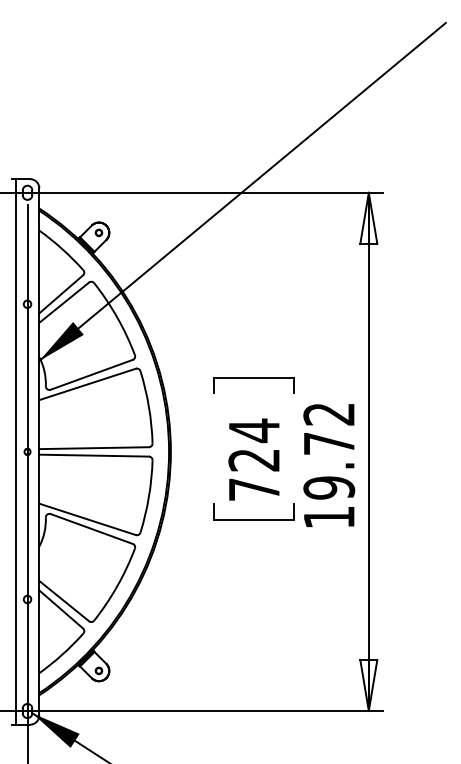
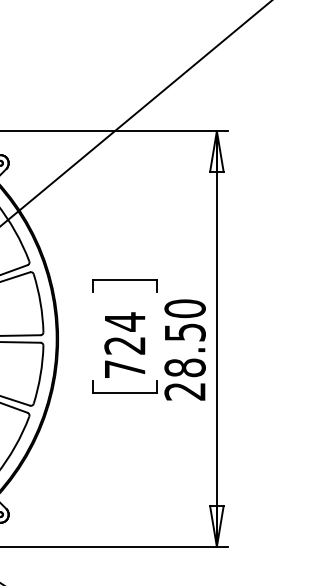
text: (329, 465) -> (185, 349), 19.72 -> 28.50

